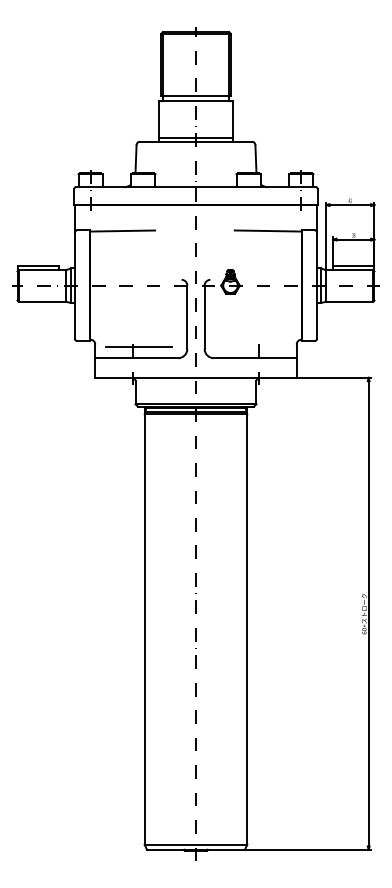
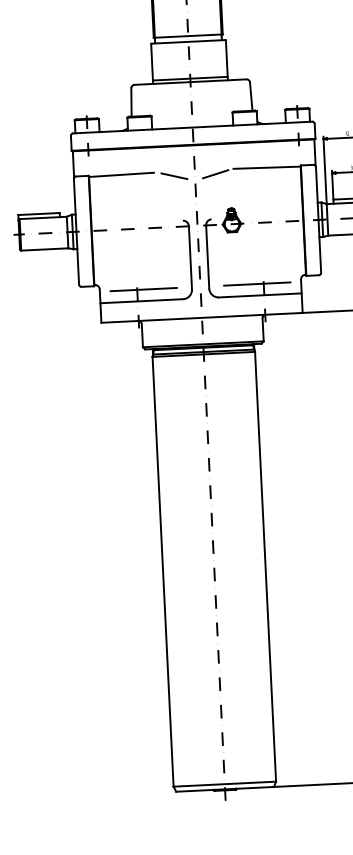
line: (175, 234) -> (174, 175), added
line: (216, 234) -> (215, 173), added
line: (252, 346) -> (256, 283), added

